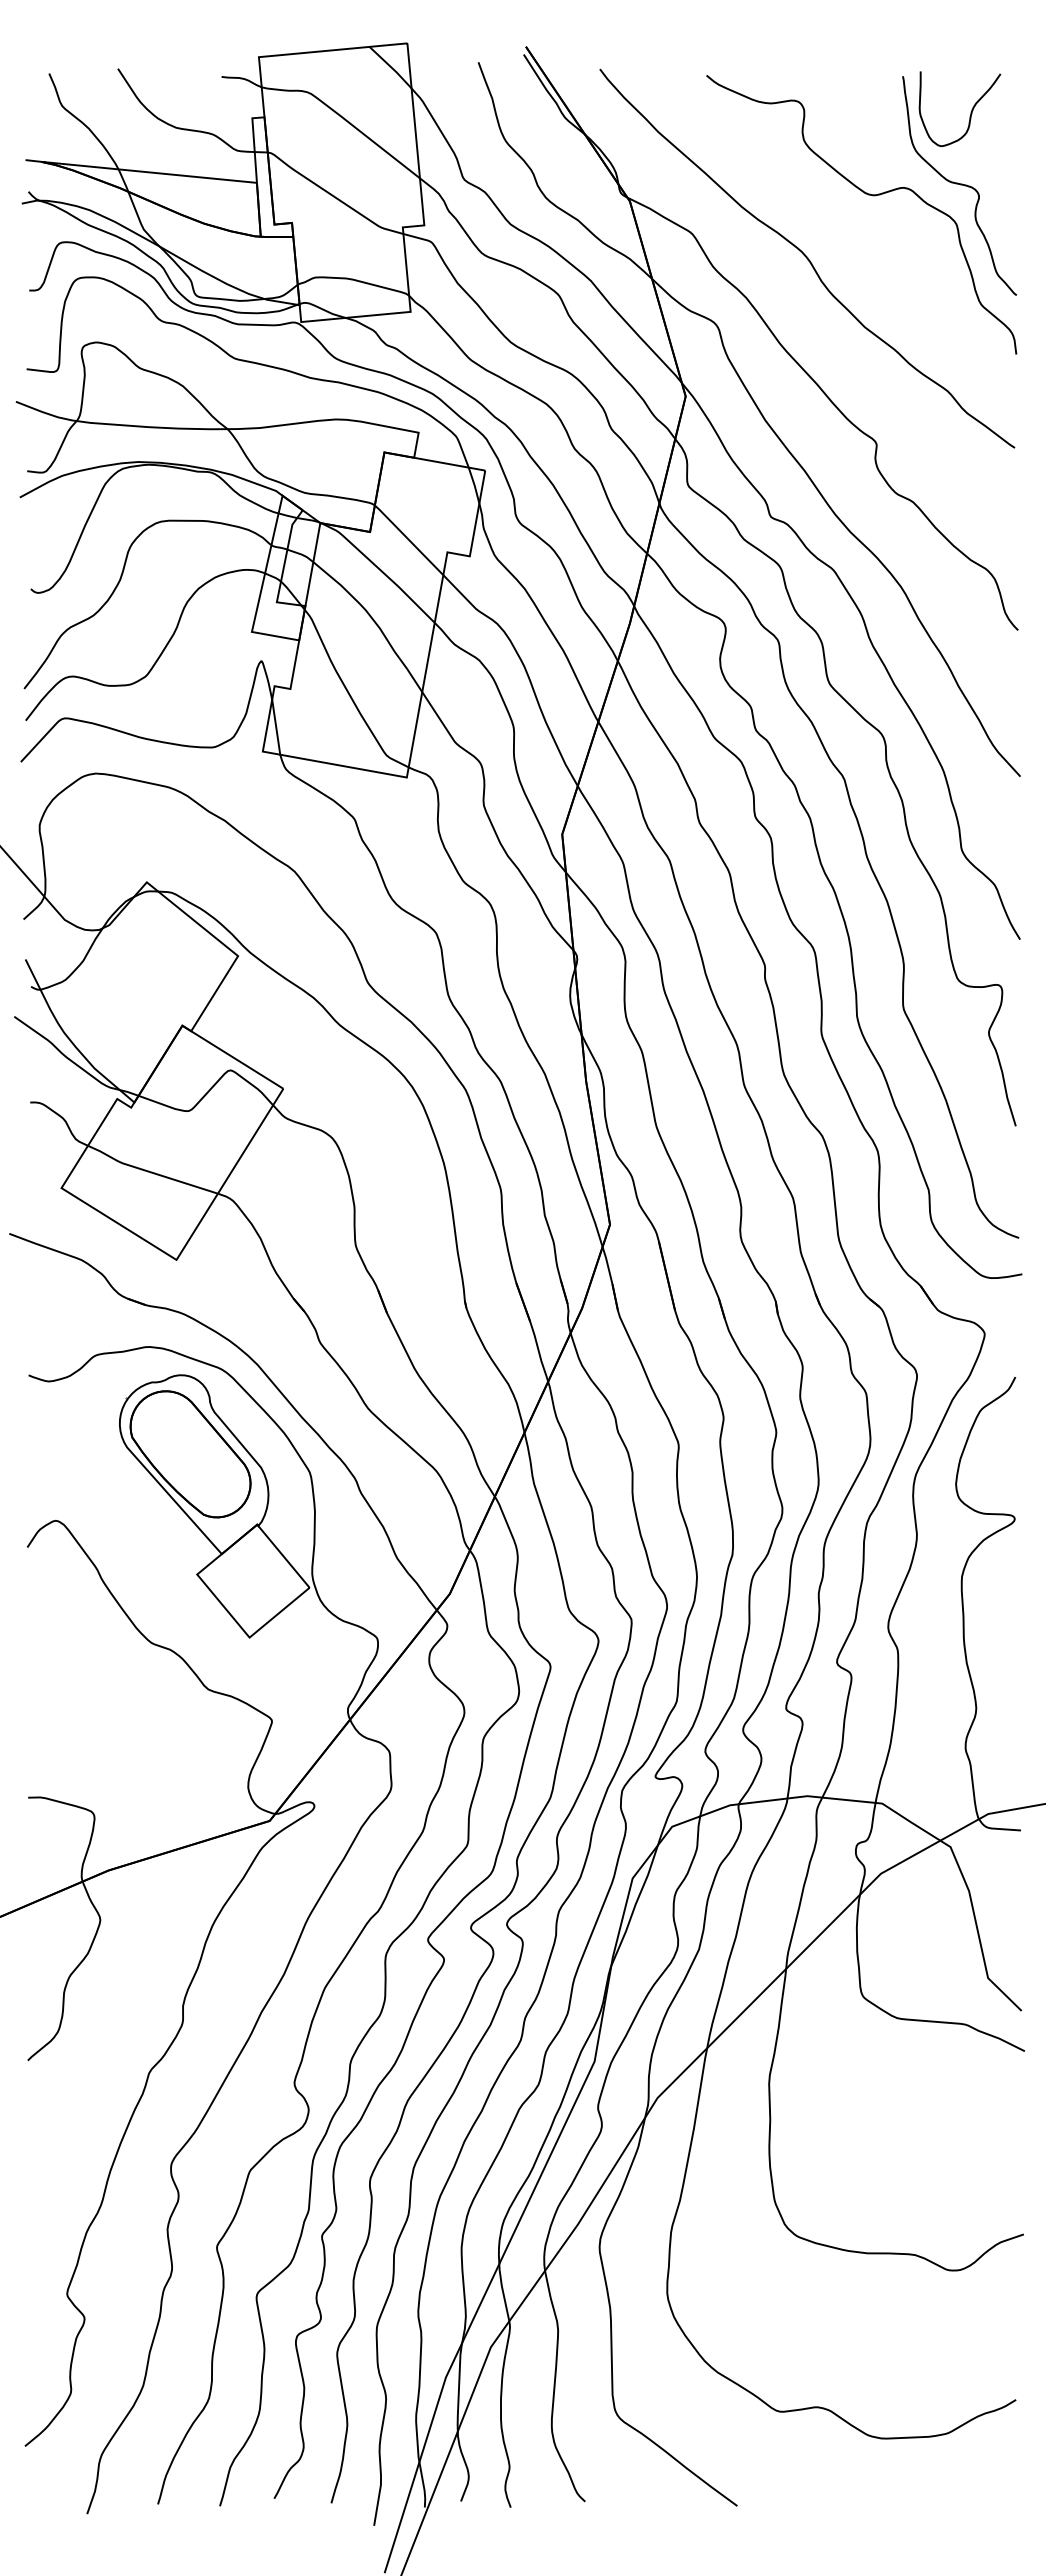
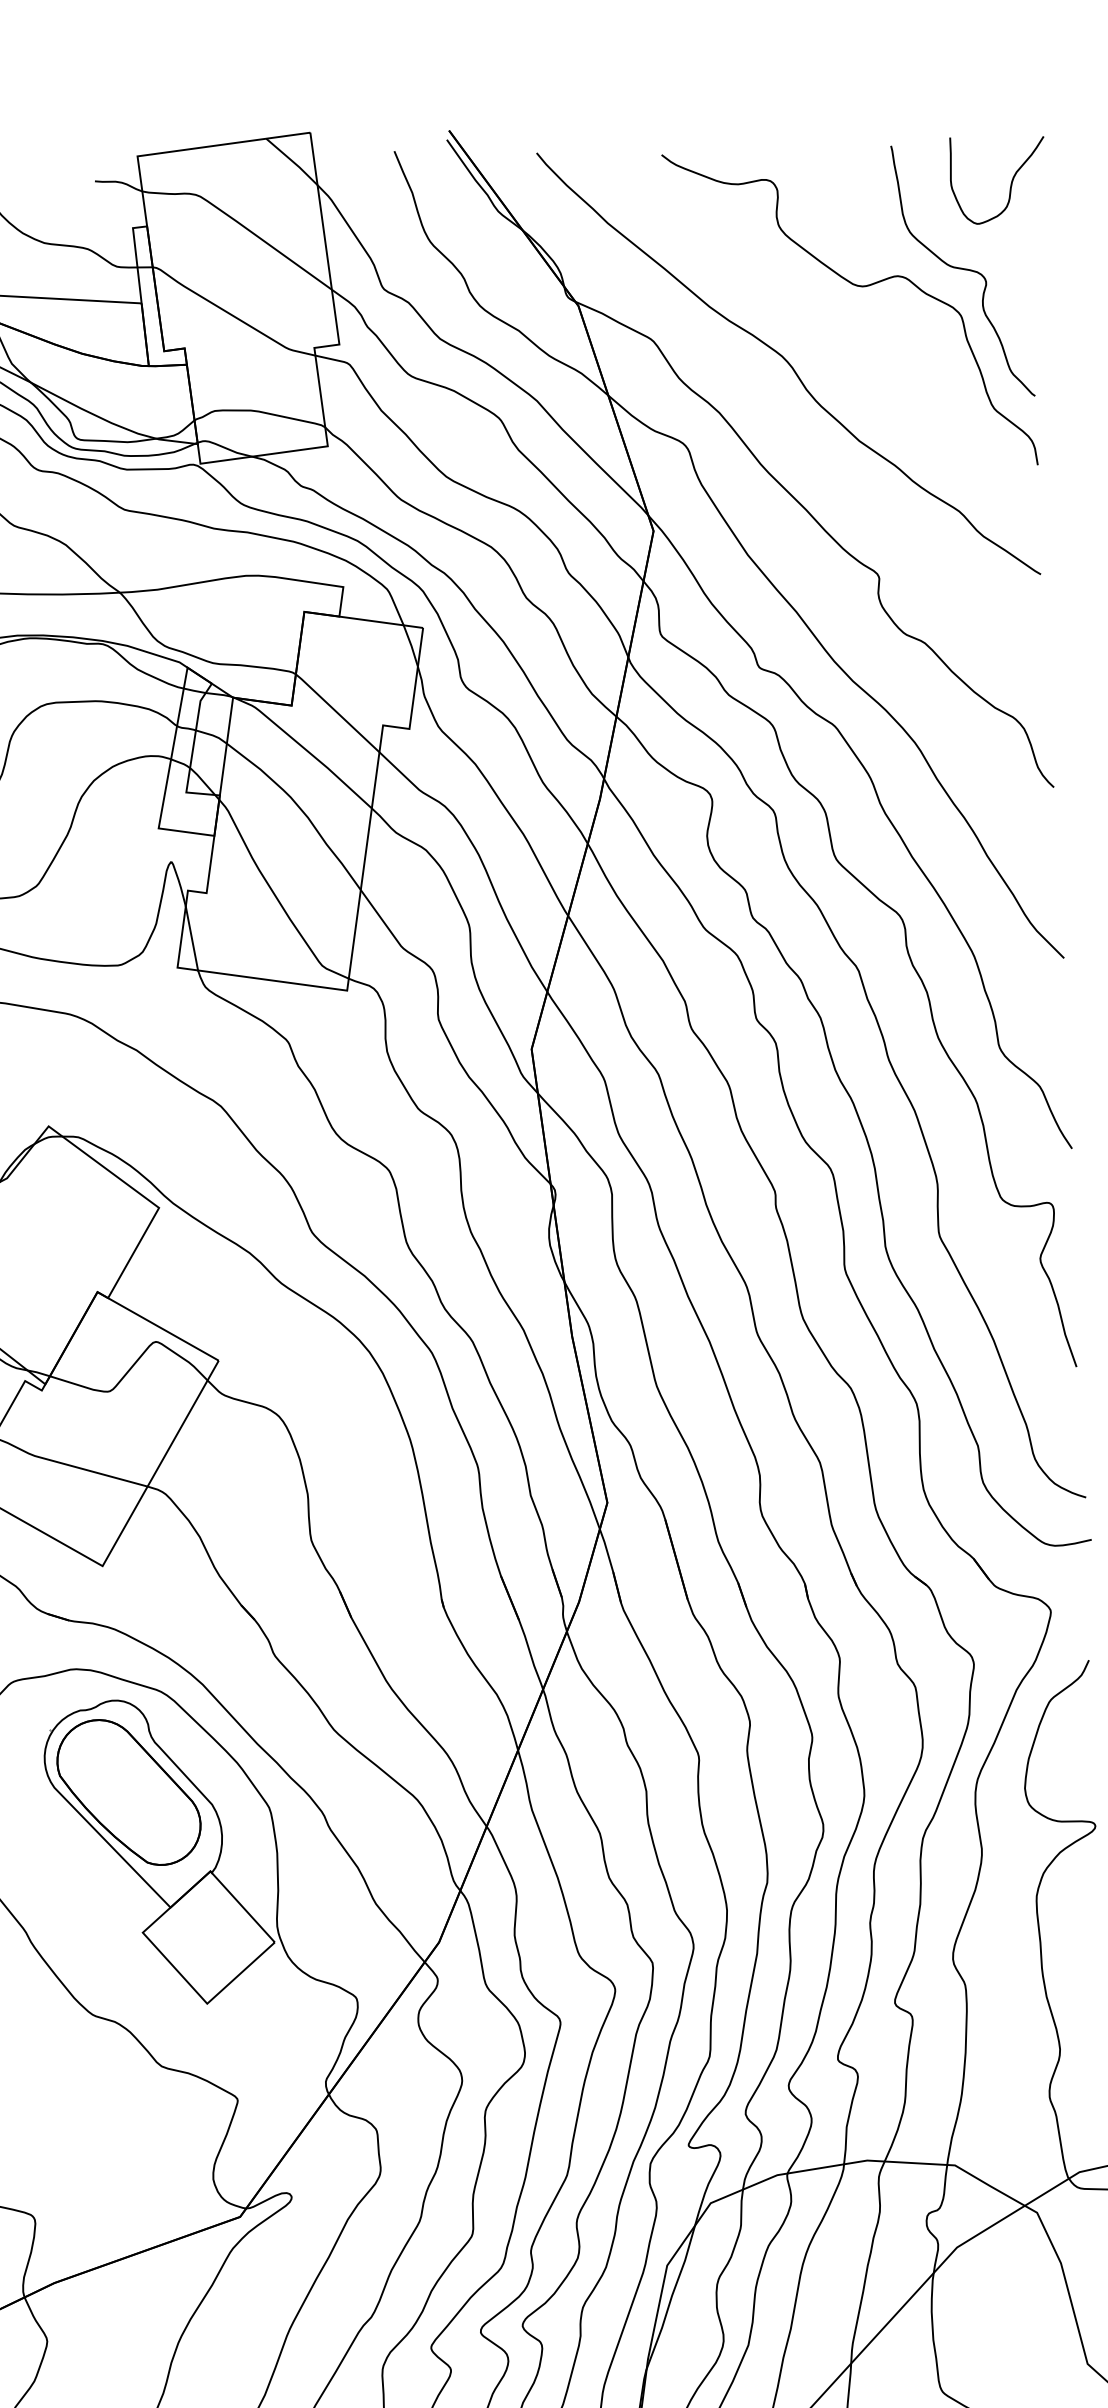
curve: (970, 112) -> (1010, 183), moved

